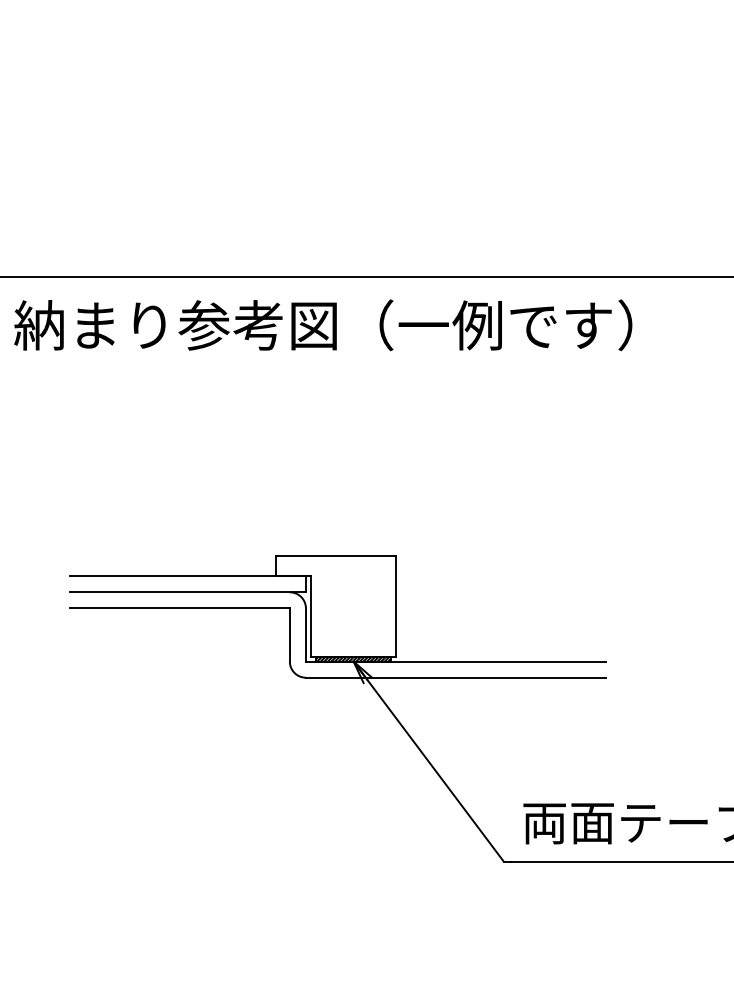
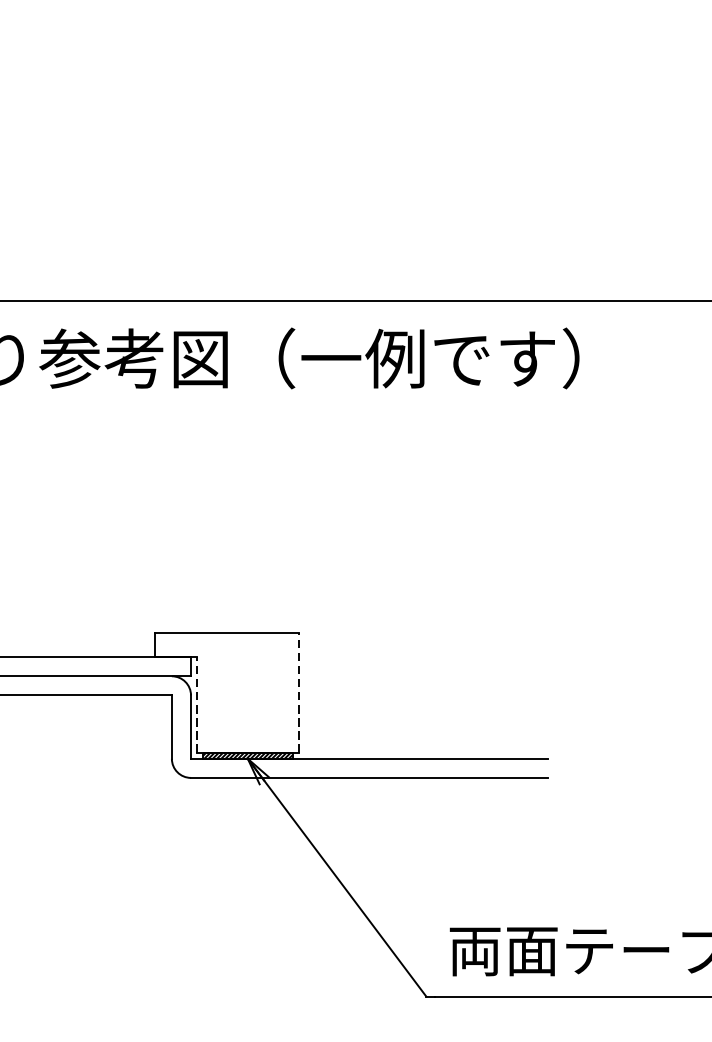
line: (396, 605) -> (298, 691), solid -> dashed
line: (310, 615) -> (196, 703), solid -> dashed

